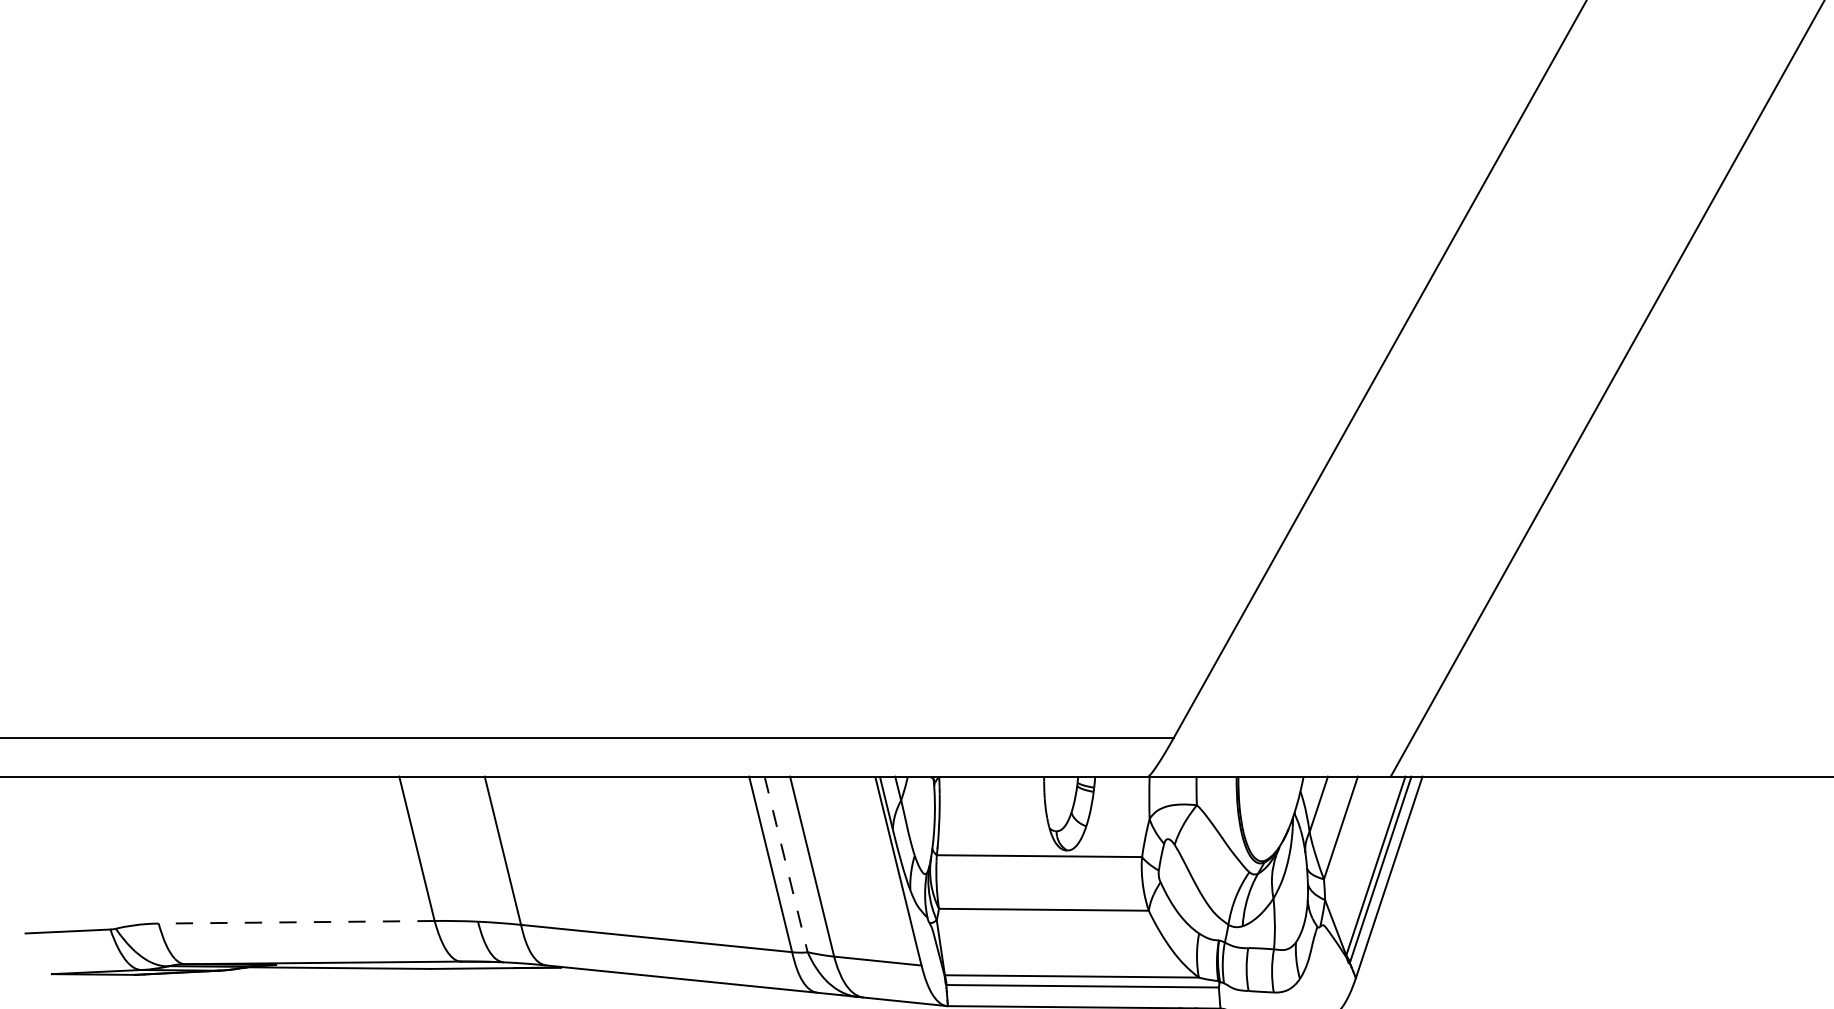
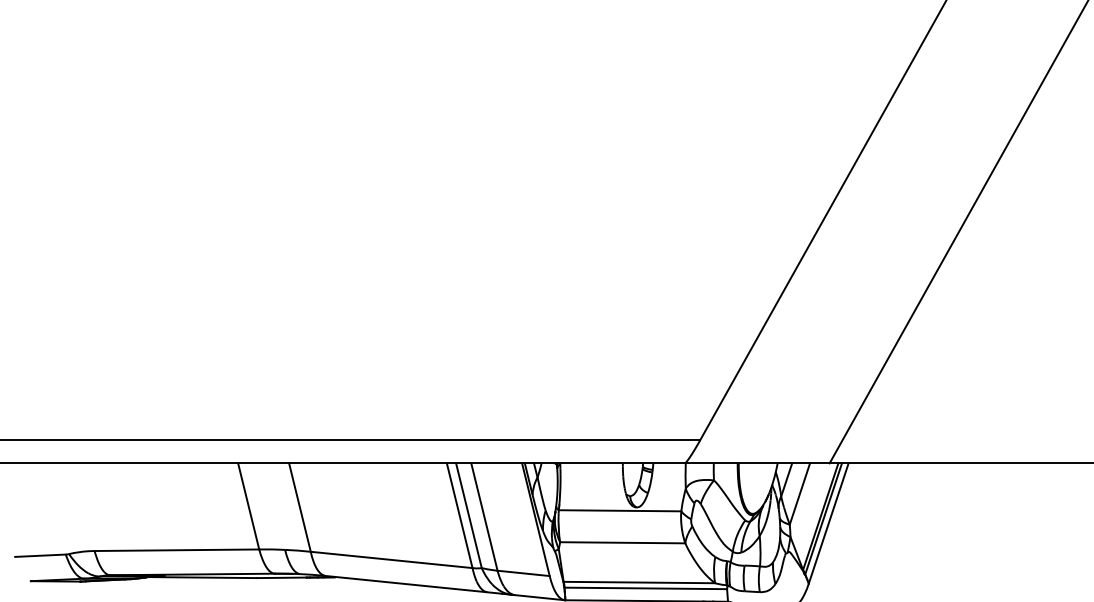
line: (785, 864) -> (468, 515), dashed -> solid
line: (295, 922) -> (176, 550), dashed -> solid

